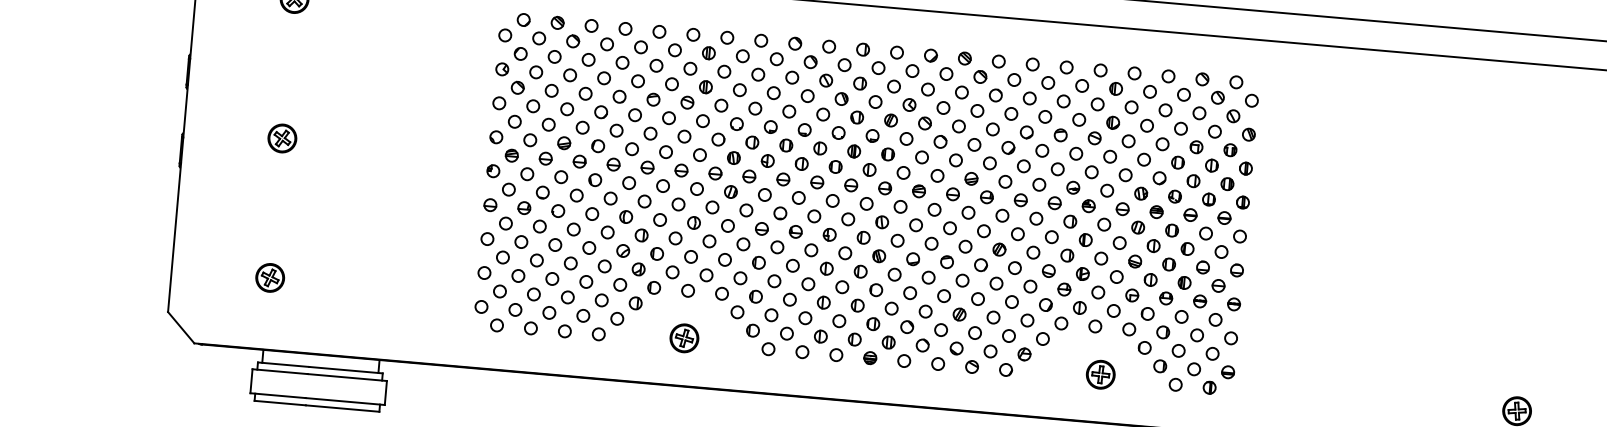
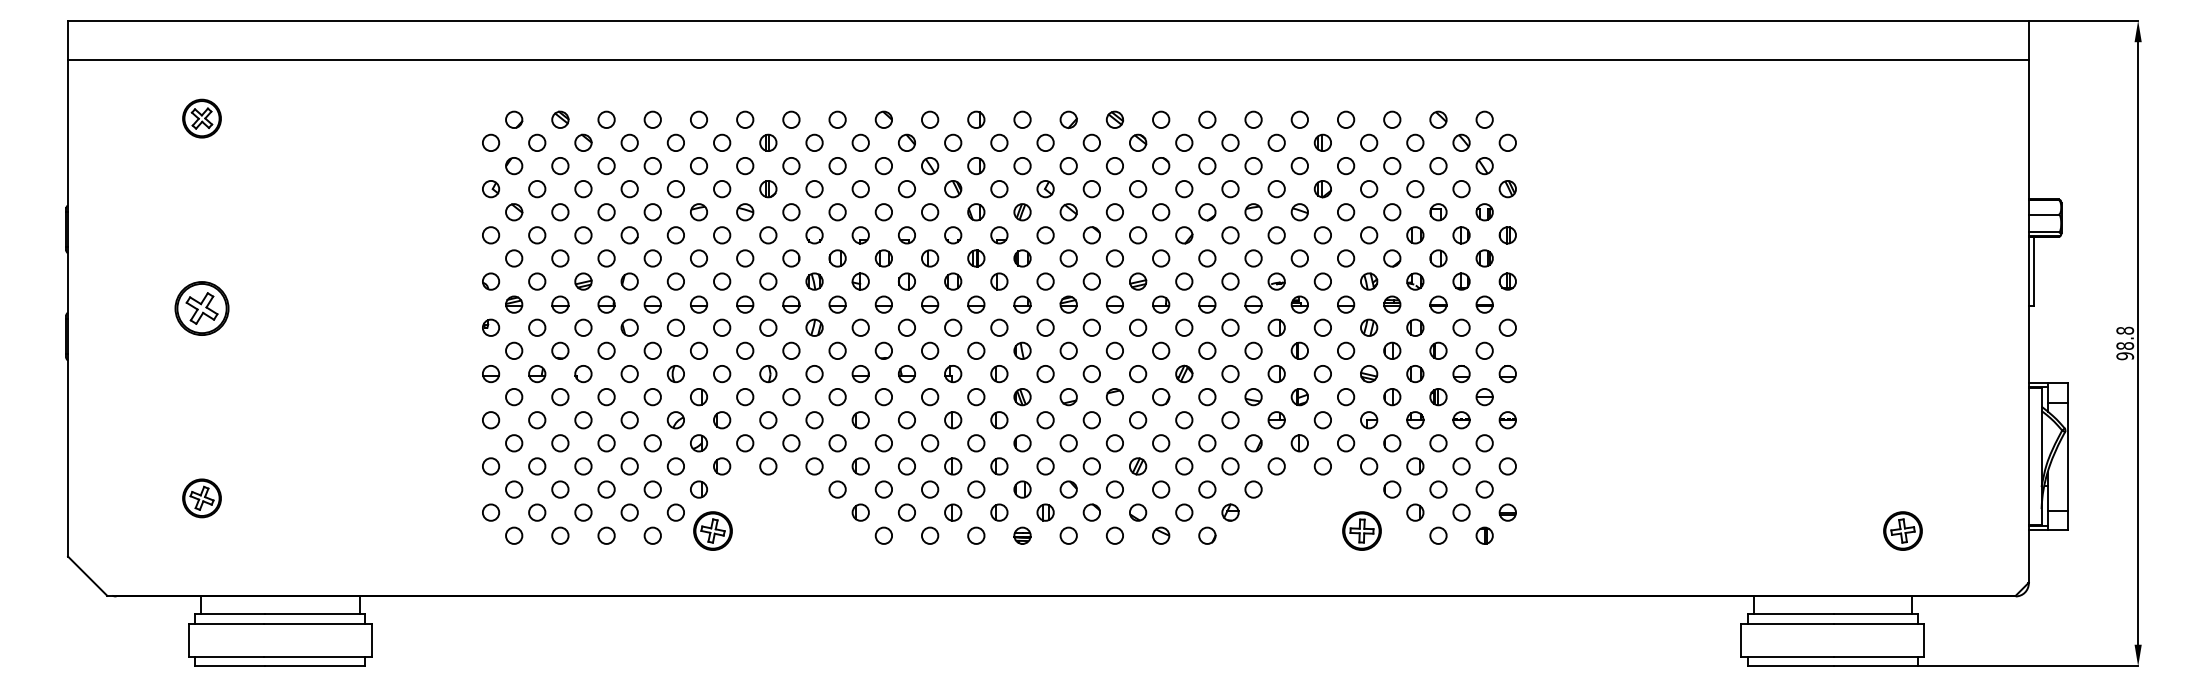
part: (282, 138) -> (201, 308), size x1.4
part: (684, 337) -> (712, 530), moved
part: (1100, 374) -> (1361, 530), moved

